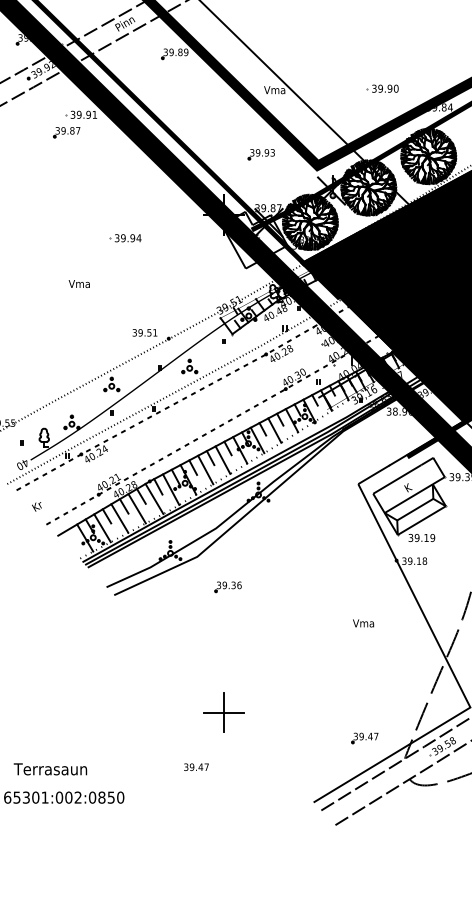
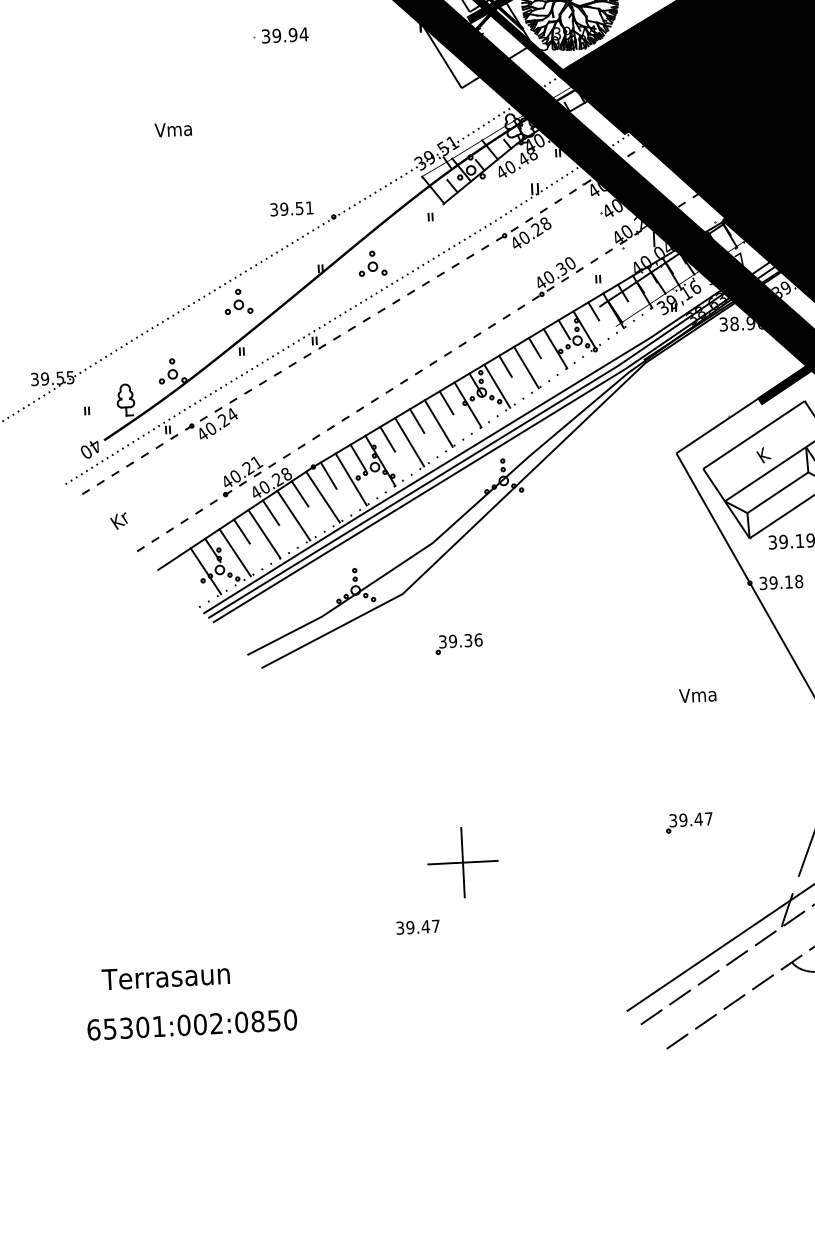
part: (125, 238) -> (280, 36), moved
part: (364, 738) -> (688, 823), moved
text: (196, 766) -> (418, 925), moved

